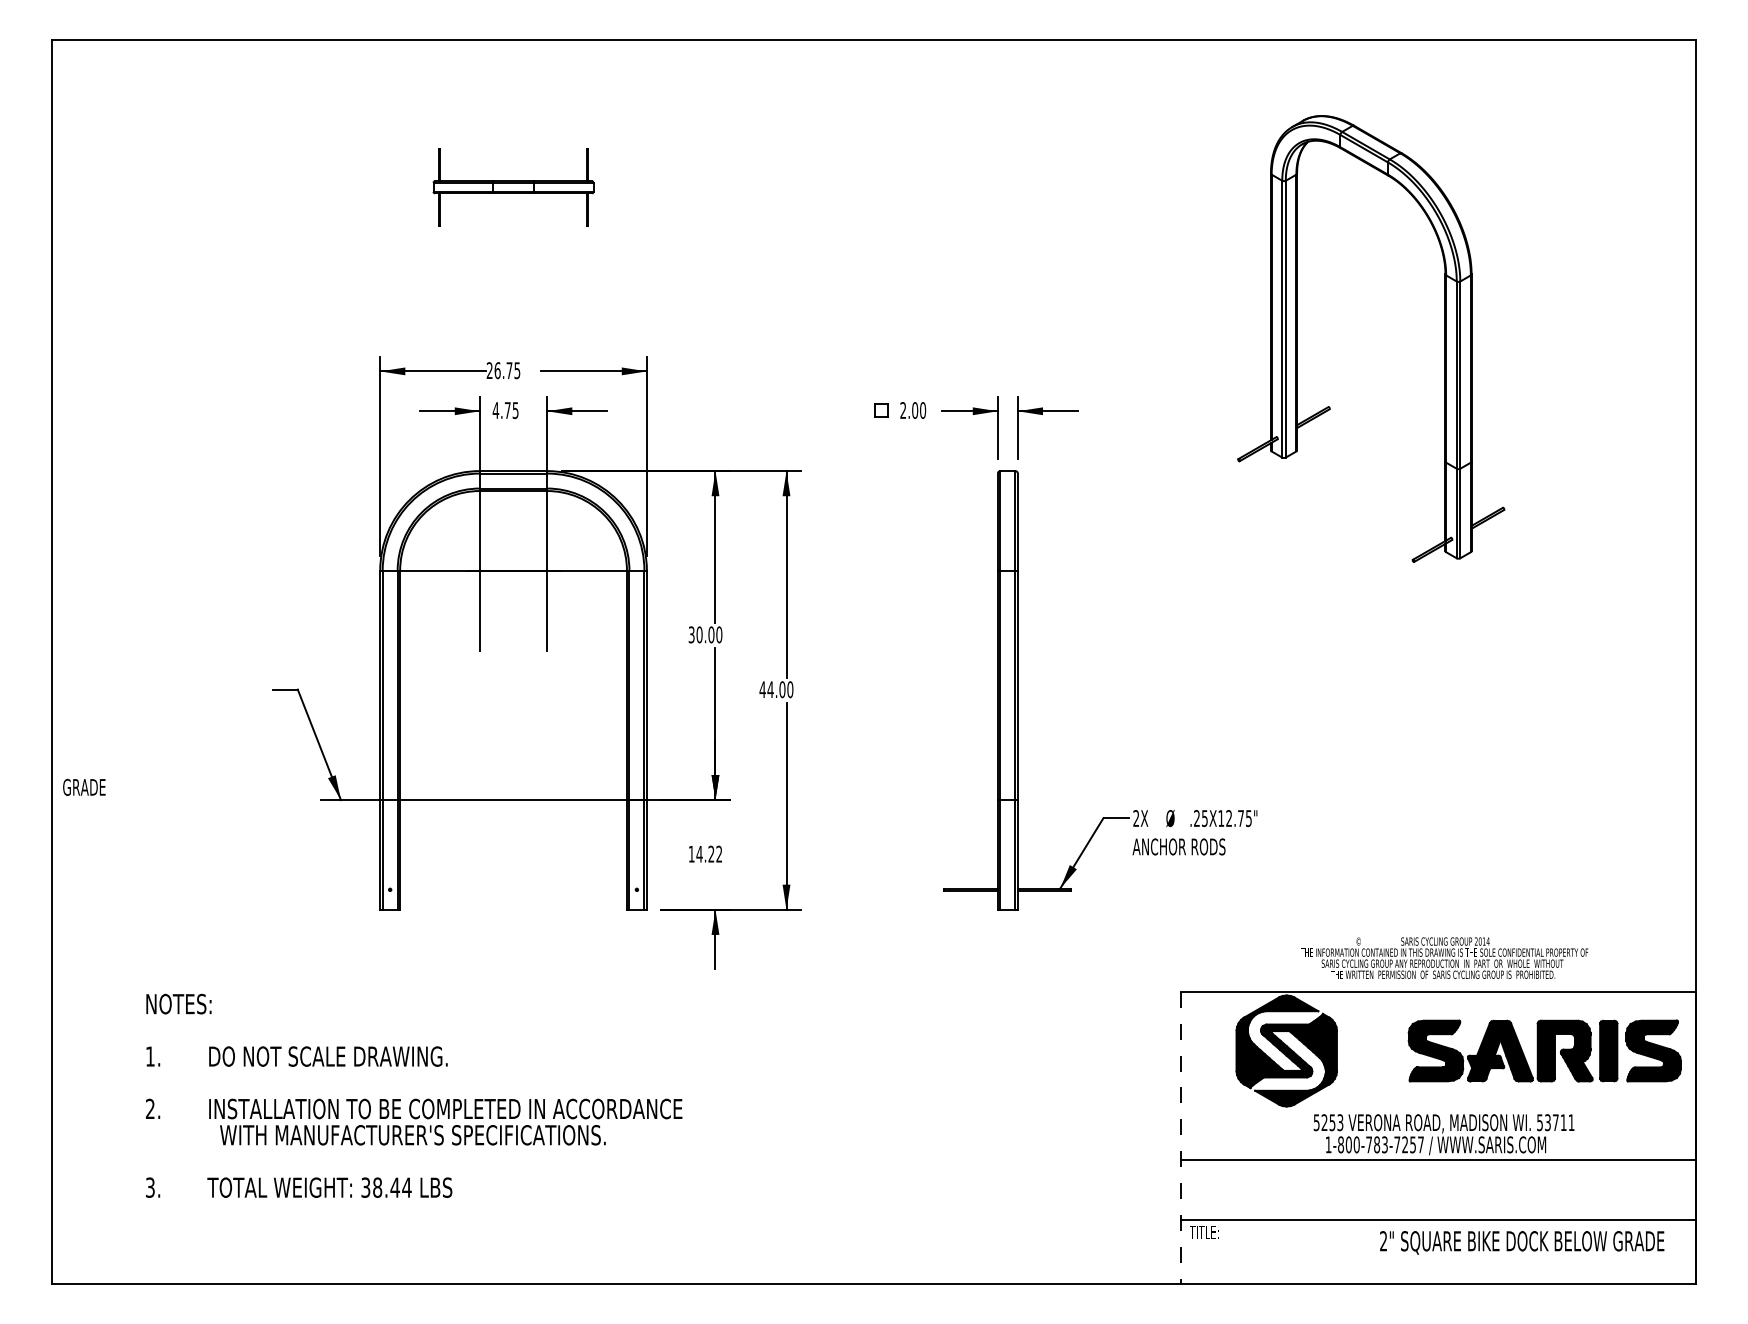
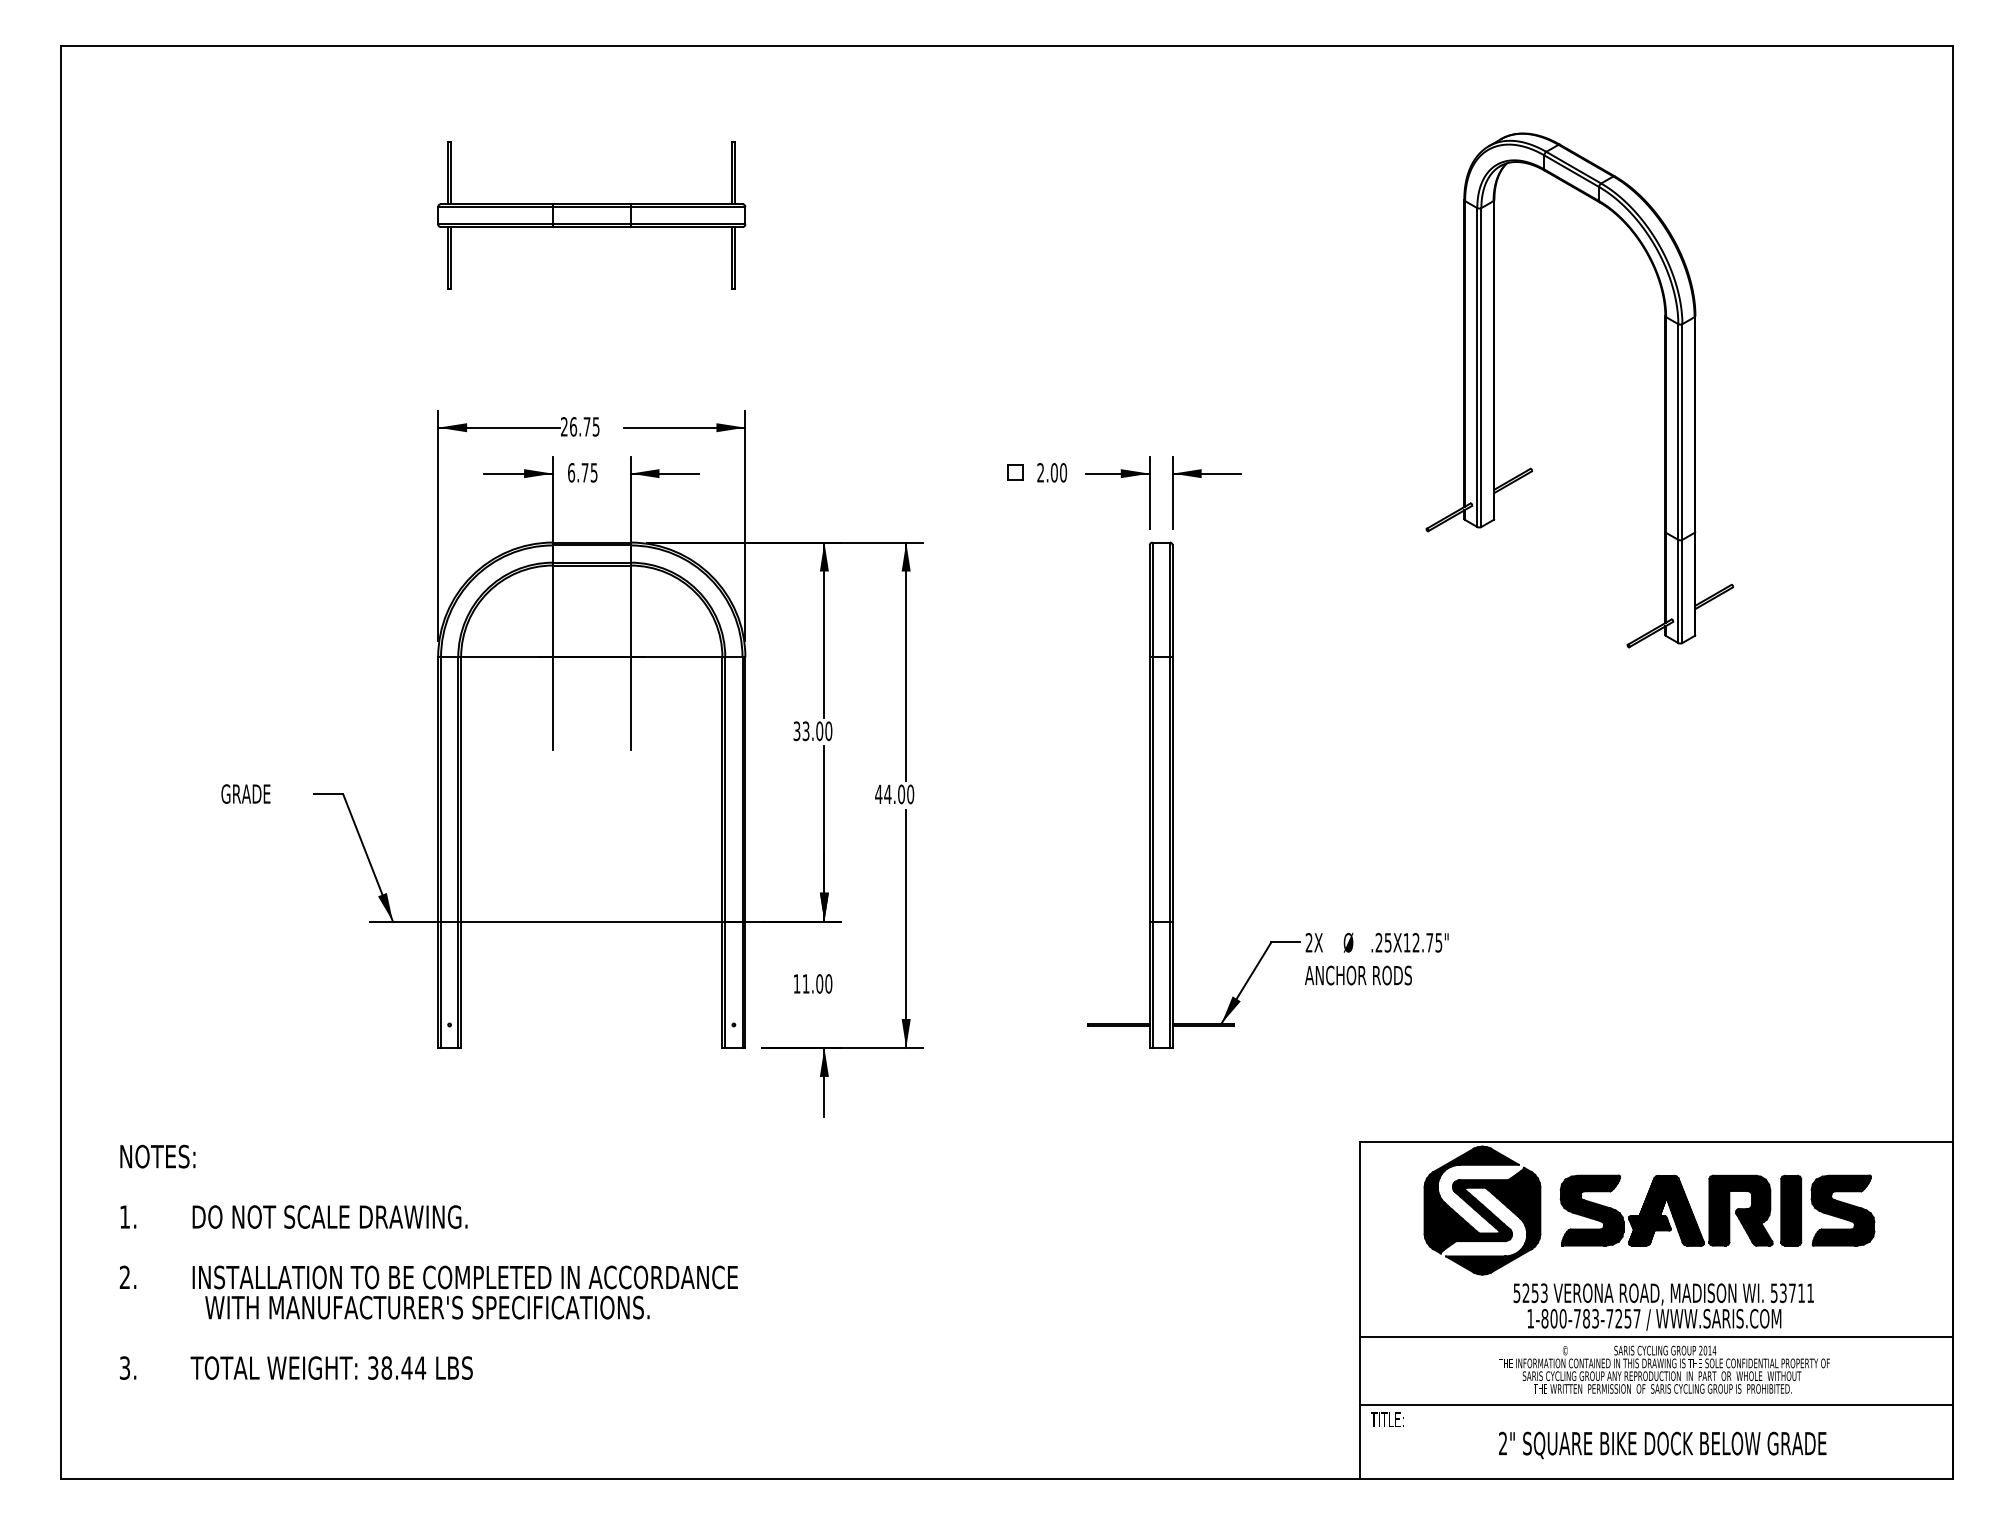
part: (513, 187) -> (591, 215), size x1.67
text: (495, 410) -> (570, 472), 4.75 -> 6.75
text: (699, 634) -> (805, 730), 30.00 -> 33.00
text: (84, 786) -> (246, 793), moved
text: (709, 853) -> (817, 983), 14.22 -> 11.00
text: (1444, 957) -> (1664, 1369), moved
part: (1544, 1050) -> (1717, 1210), moved
text: (414, 1095) -> (429, 1261), moved
line: (1180, 1138) -> (1360, 1311), dashed -> solid
text: (1522, 1242) -> (1663, 1445), moved

